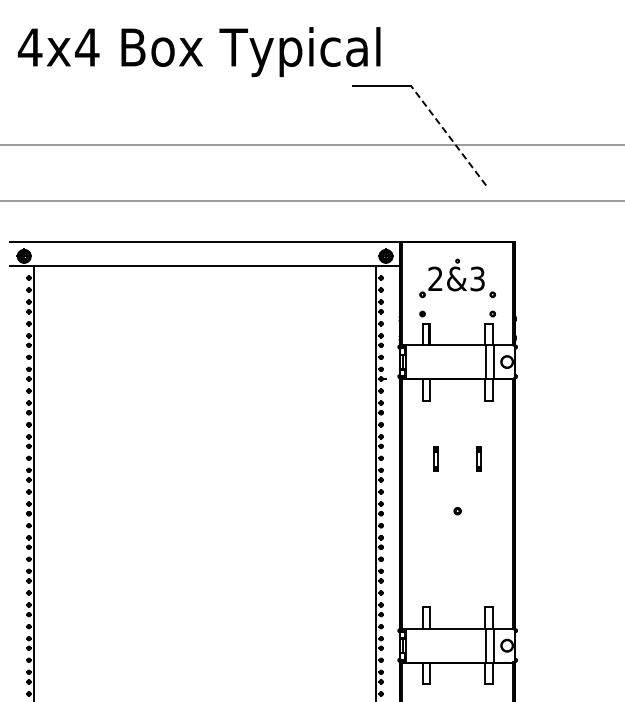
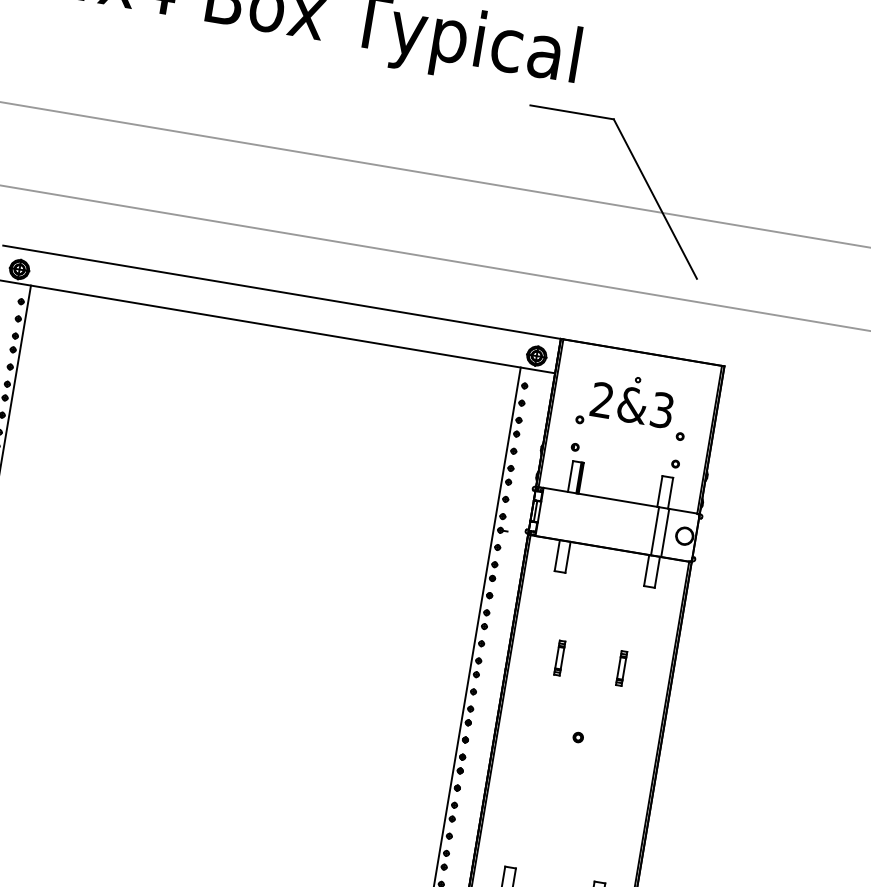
line: (448, 135) -> (655, 198), dashed -> solid

